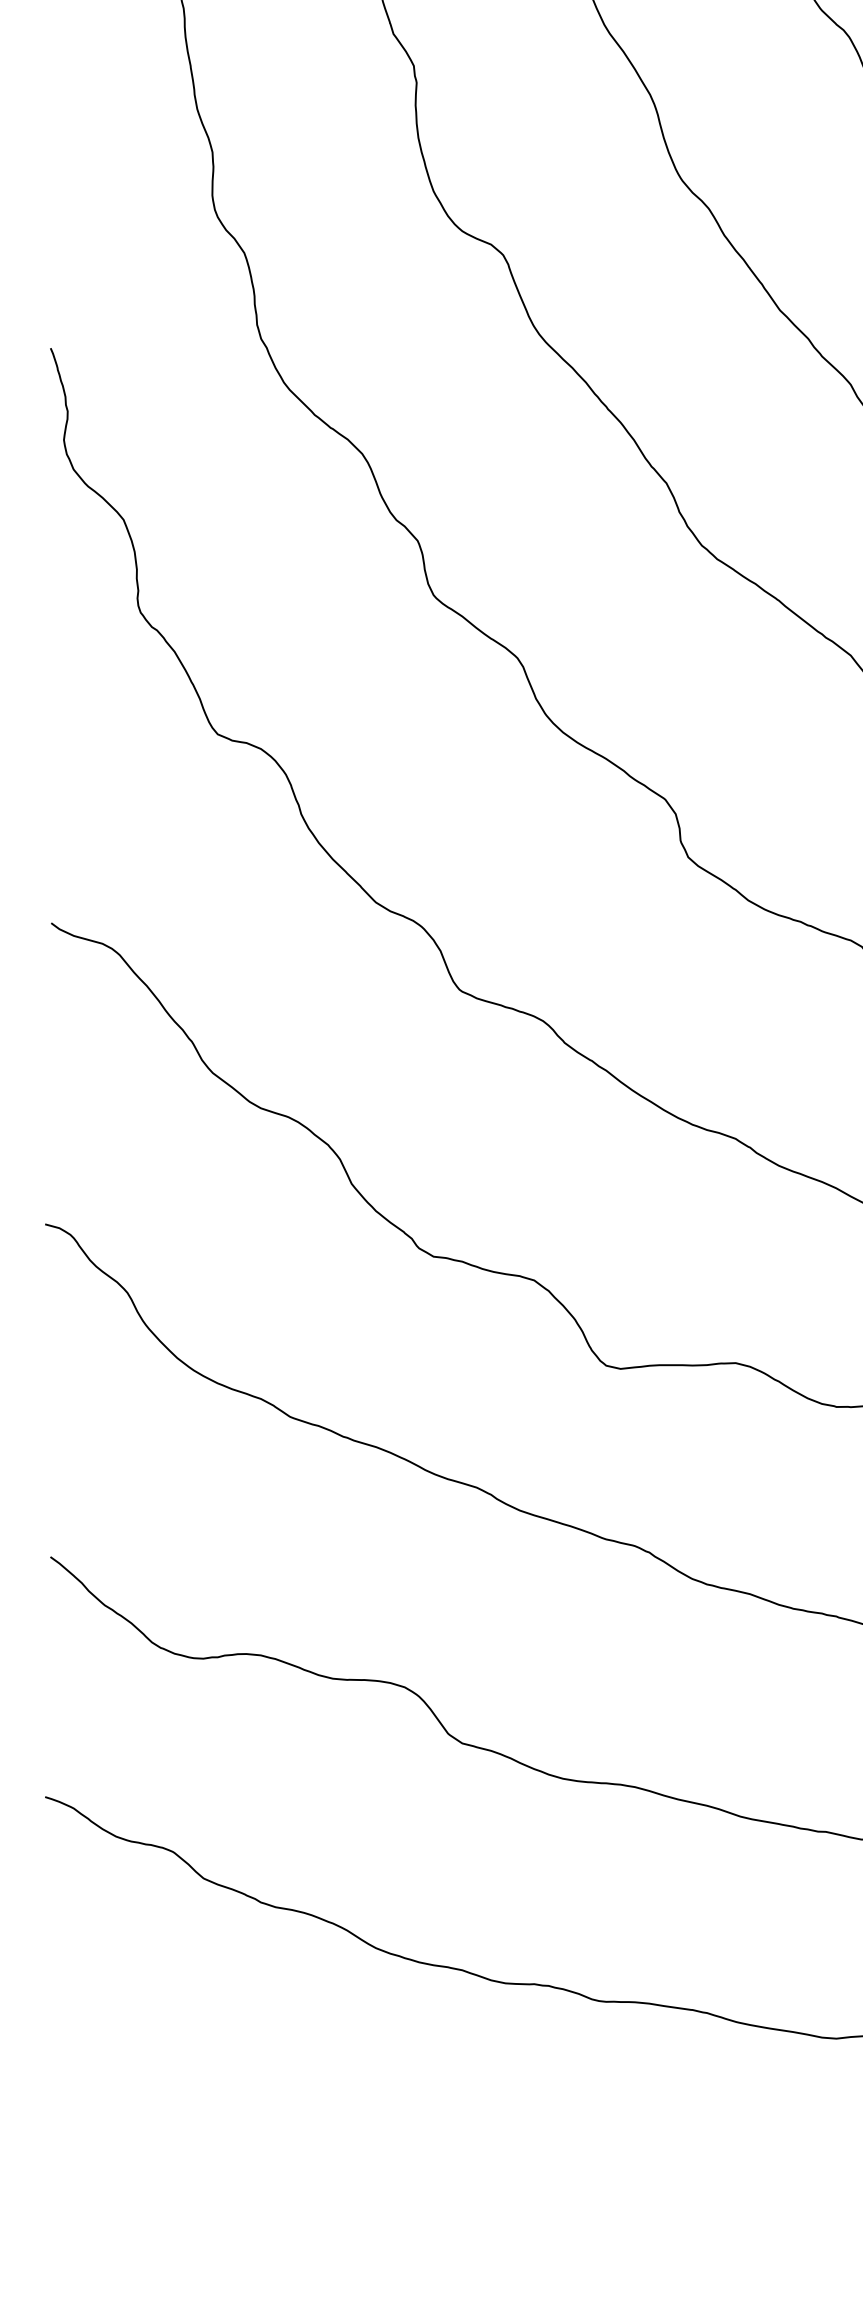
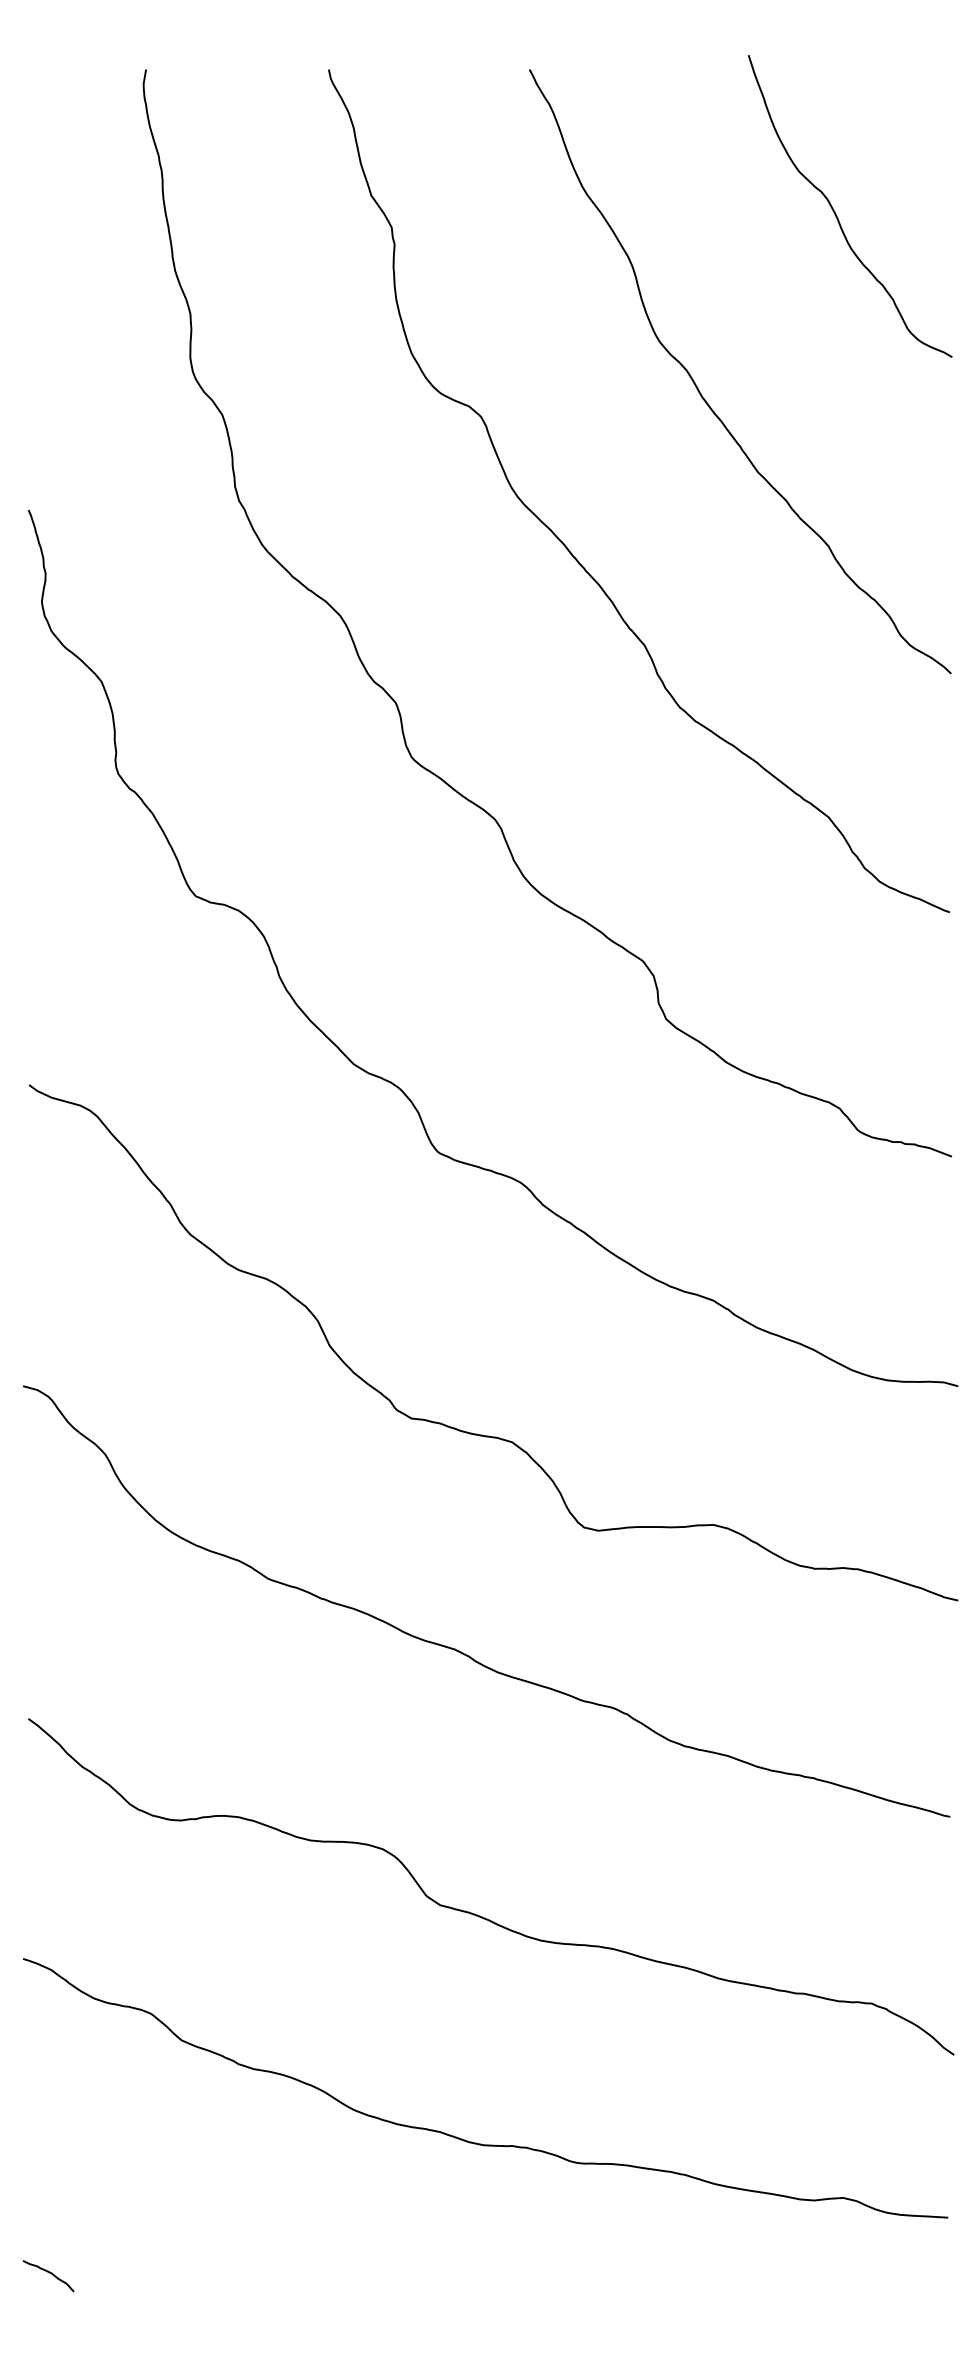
curve: (71, 2111) -> (49, 2273), added

